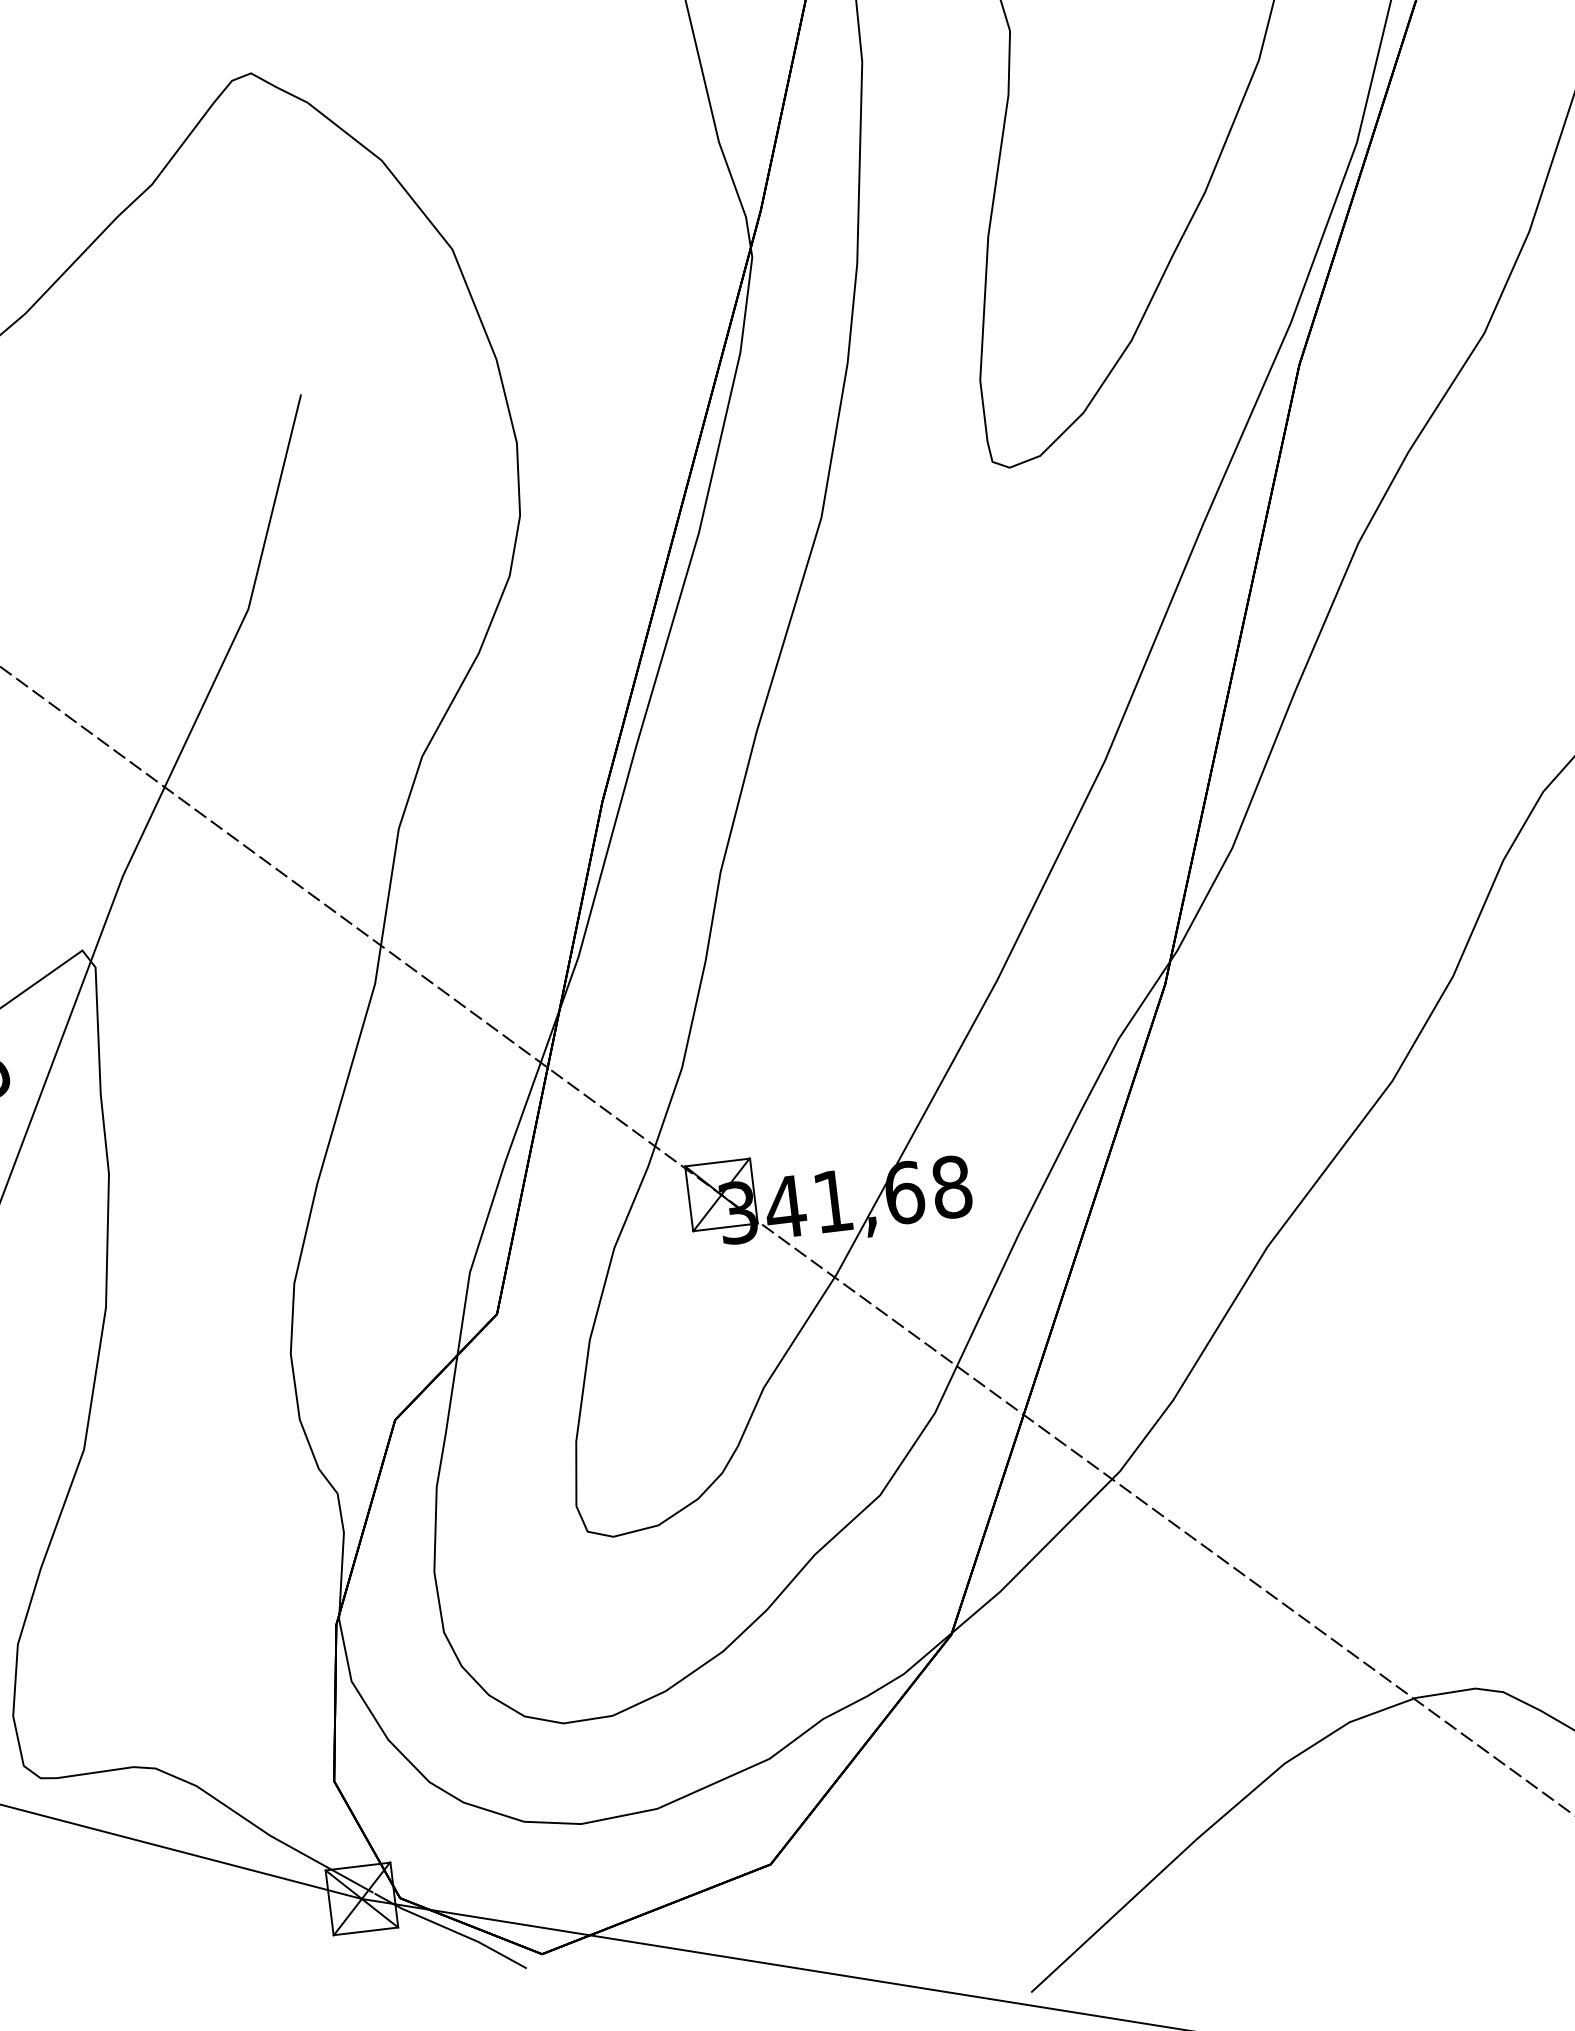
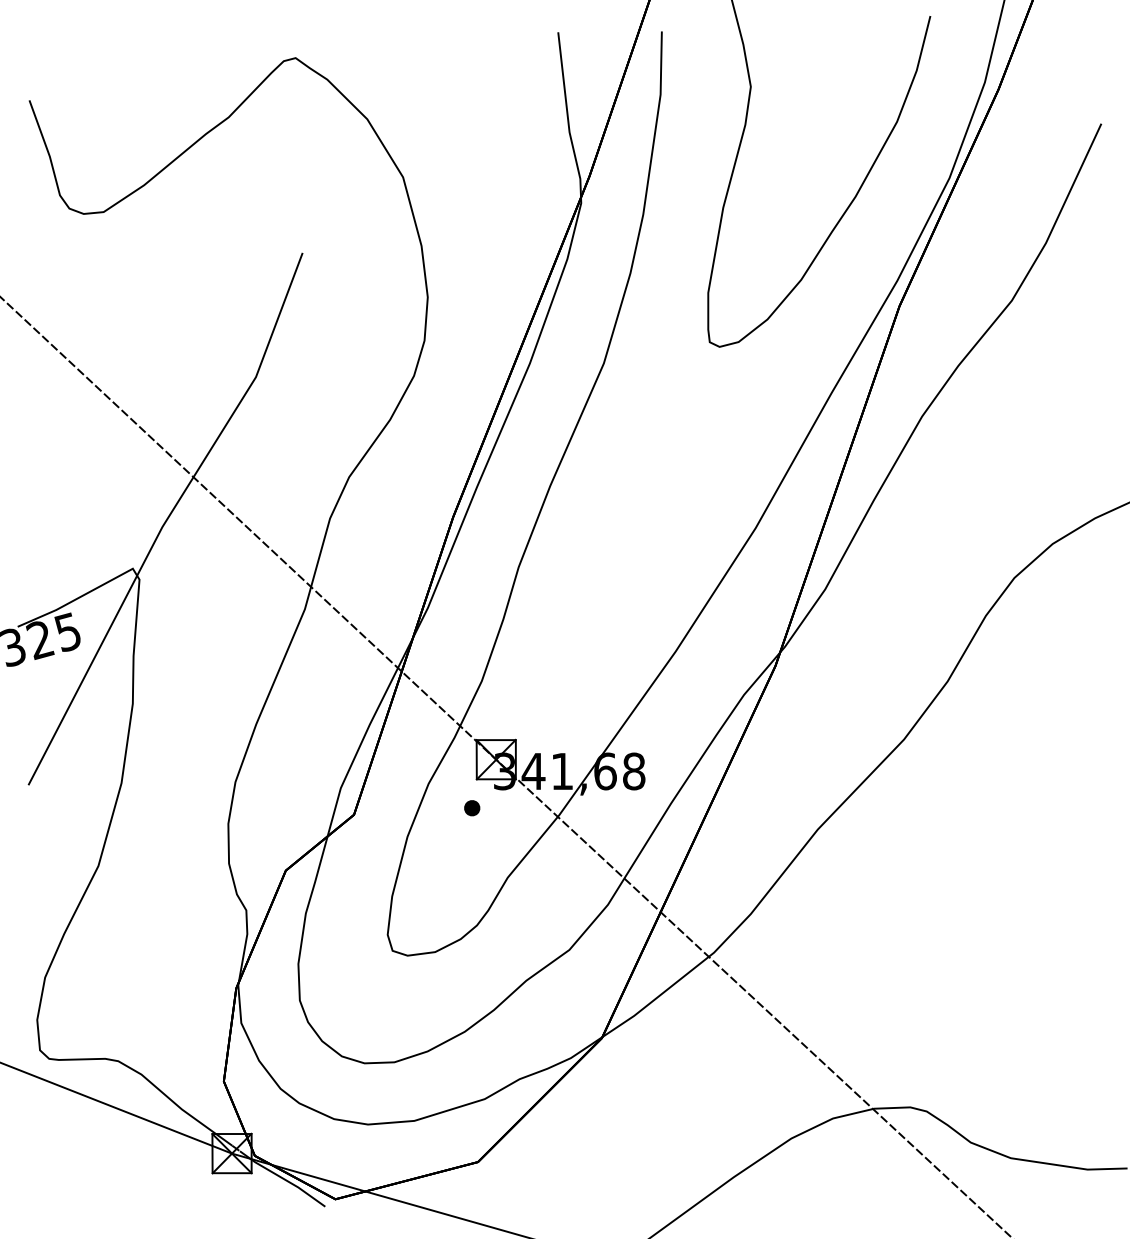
part: (691, 1280) -> (472, 808), added

